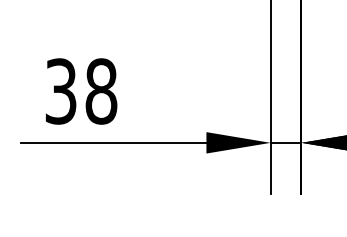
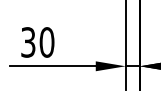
text: (100, 91) -> (46, 42), 38 -> 30

